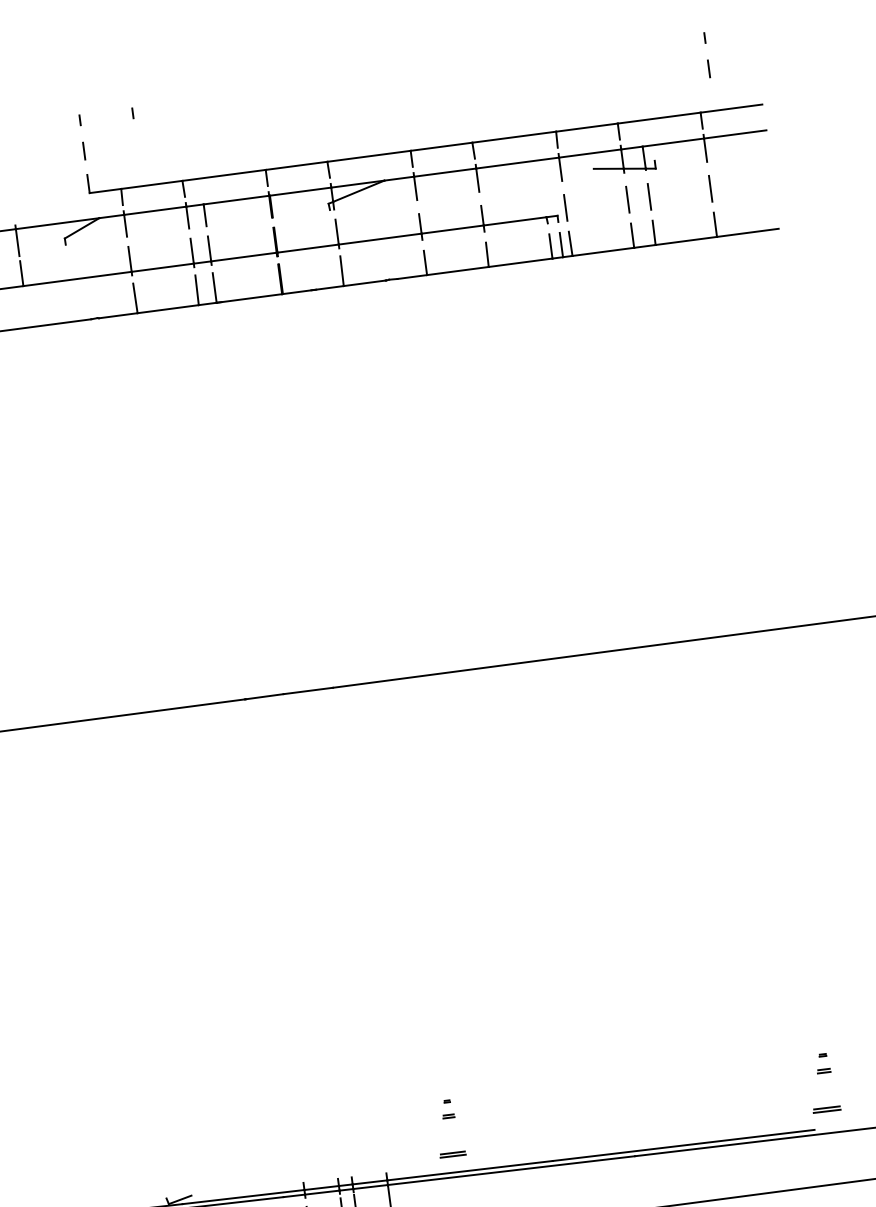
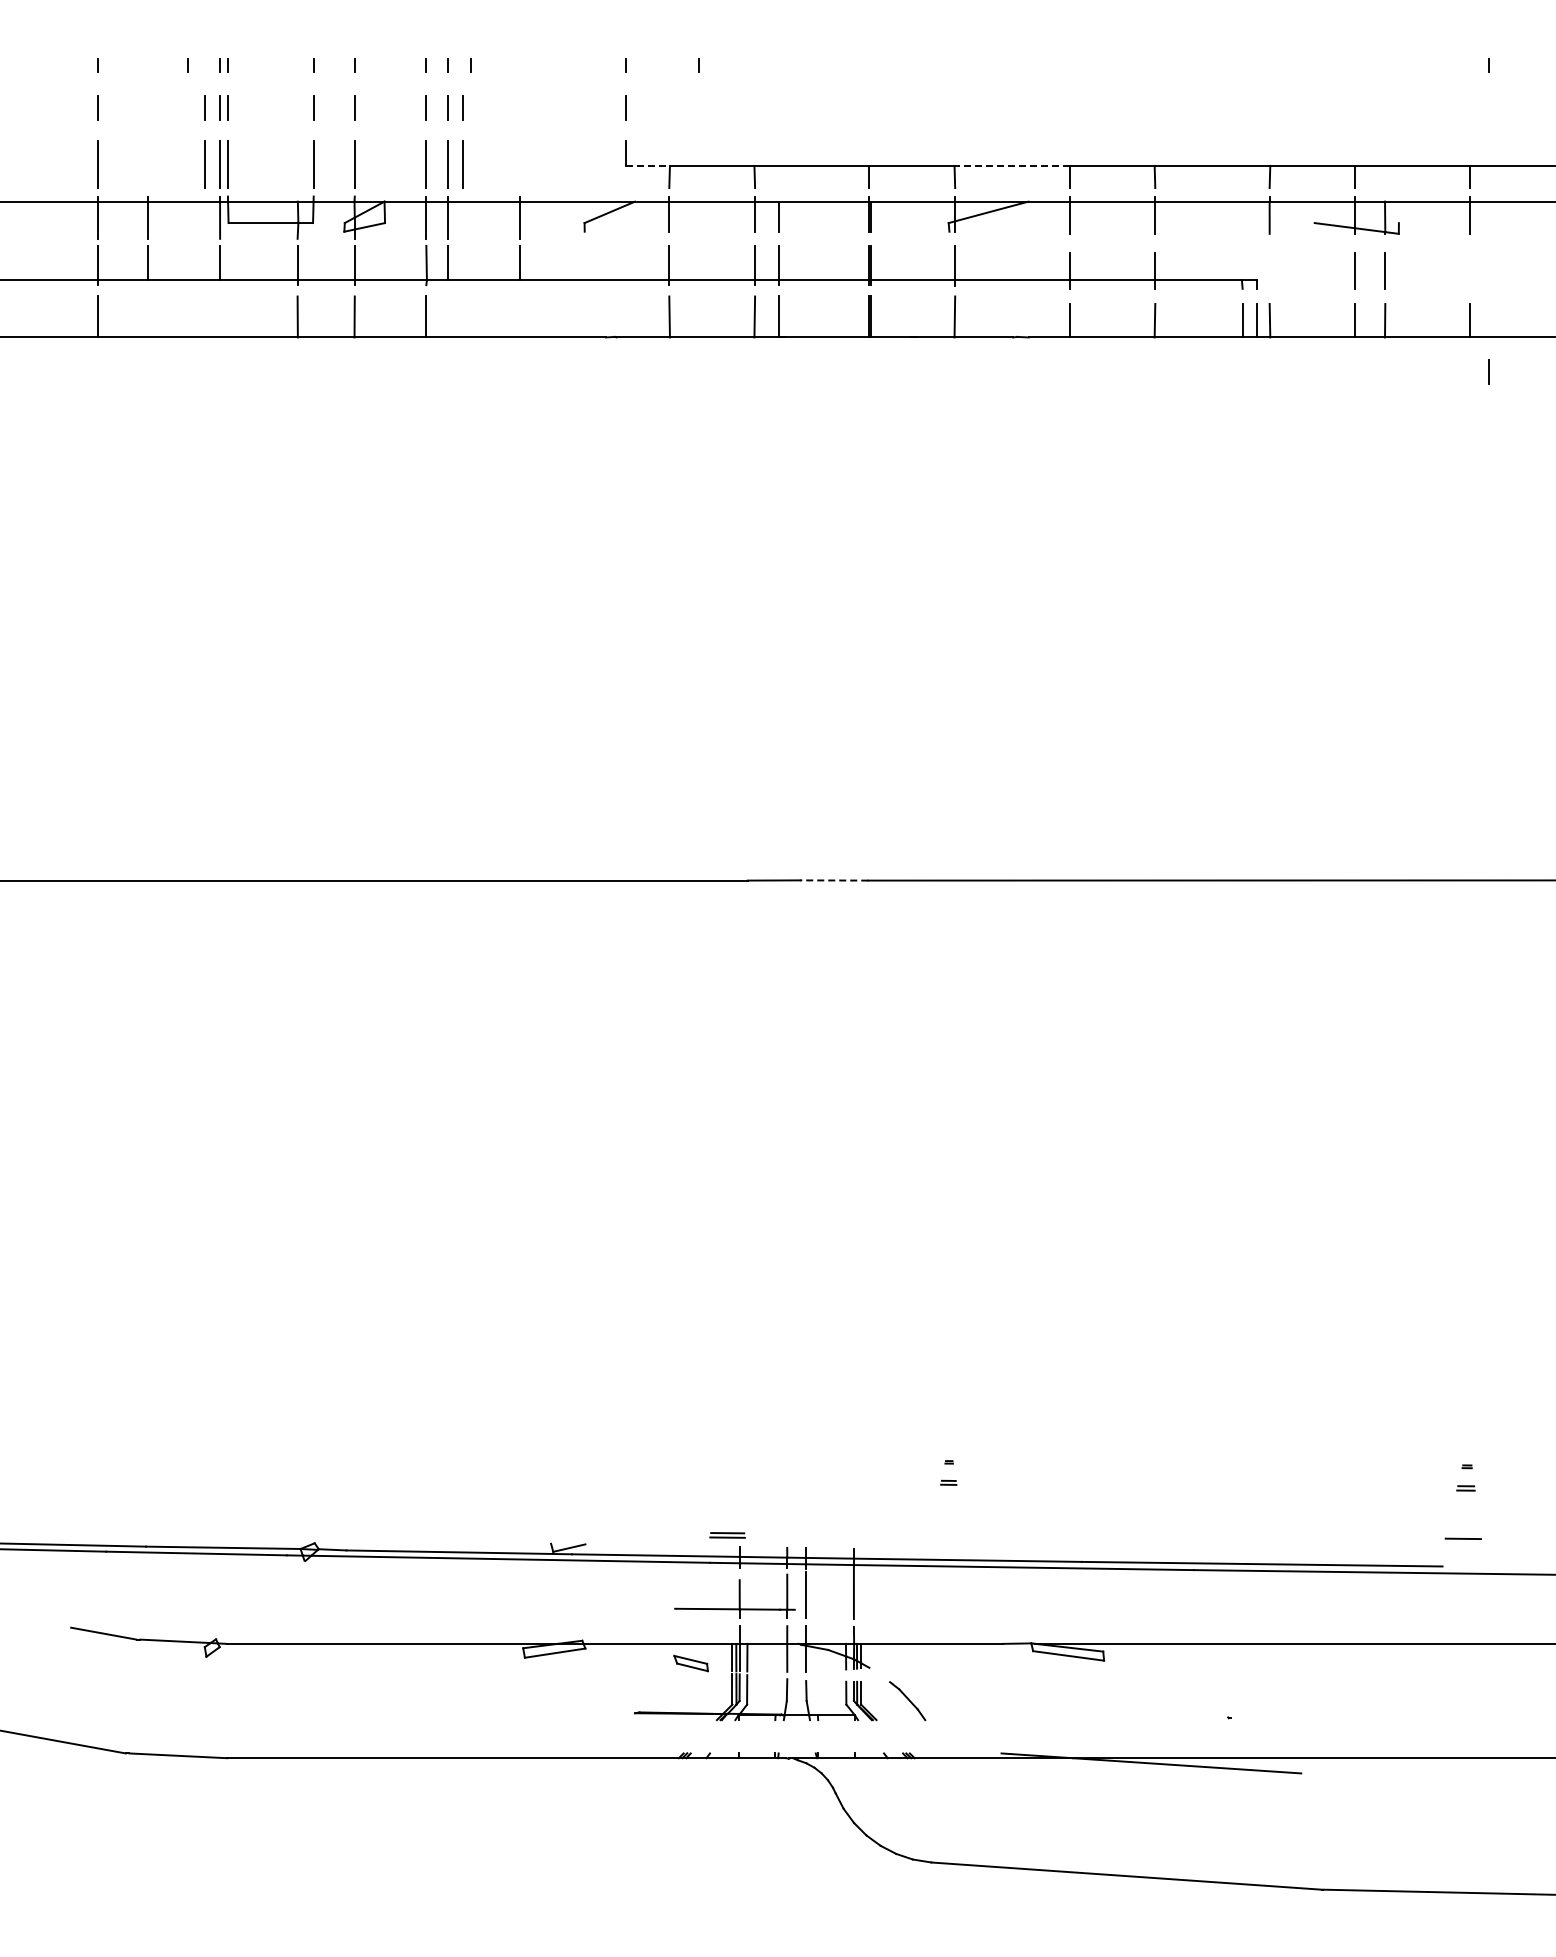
line: (708, 68) -> (1488, 371), moved
line: (368, 156) -> (1011, 165), solid -> dashed
line: (710, 188) -> (1469, 270), removed
line: (105, 190) -> (648, 165), solid -> dashed
line: (565, 207) -> (1269, 270), removed
line: (307, 691) -> (833, 880), solid -> dashed
line: (826, 1111) -> (1462, 1543), removed
part: (452, 1154) -> (727, 1535), moved

